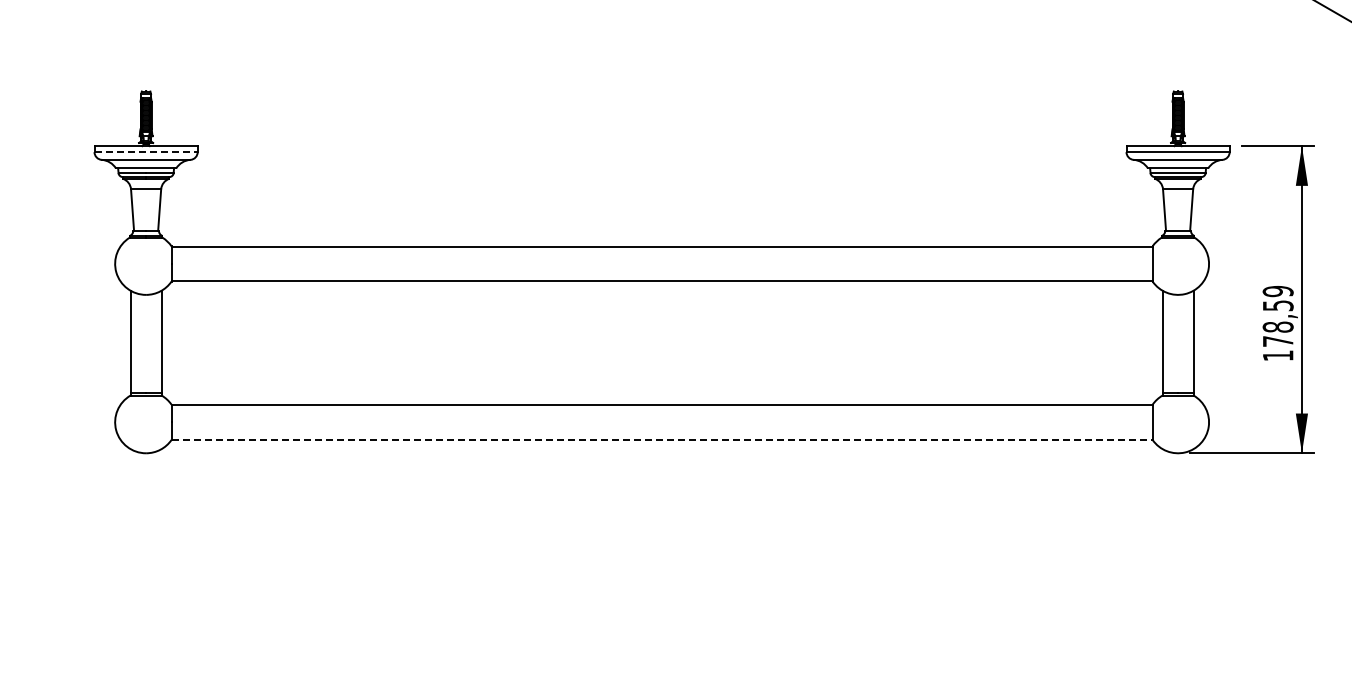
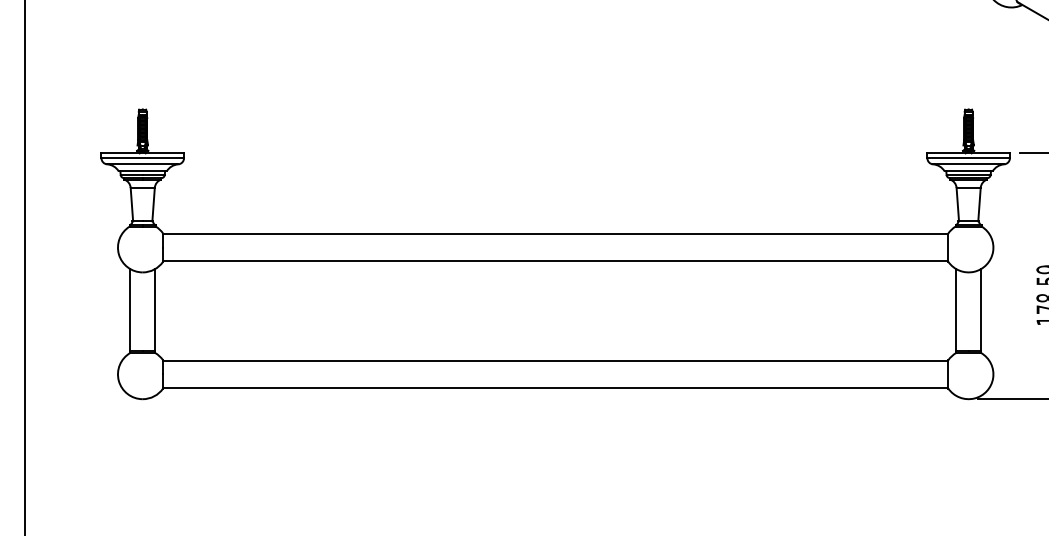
line: (146, 152) -> (143, 158), dashed -> solid
line: (662, 439) -> (556, 388), dashed -> solid

